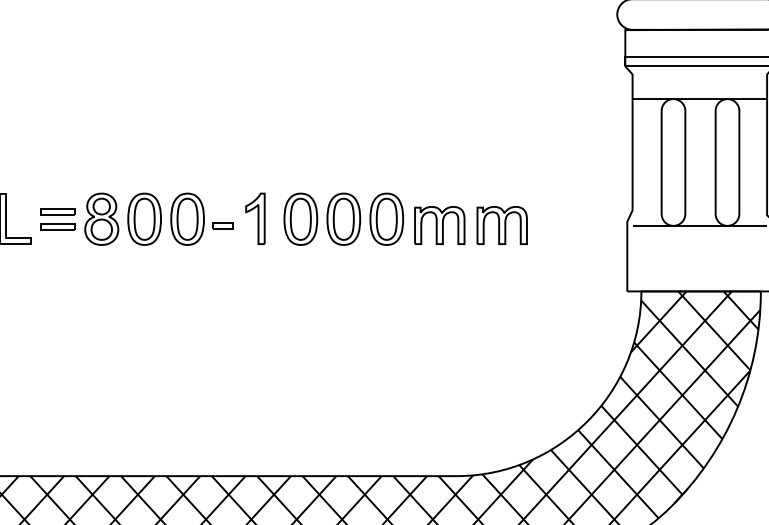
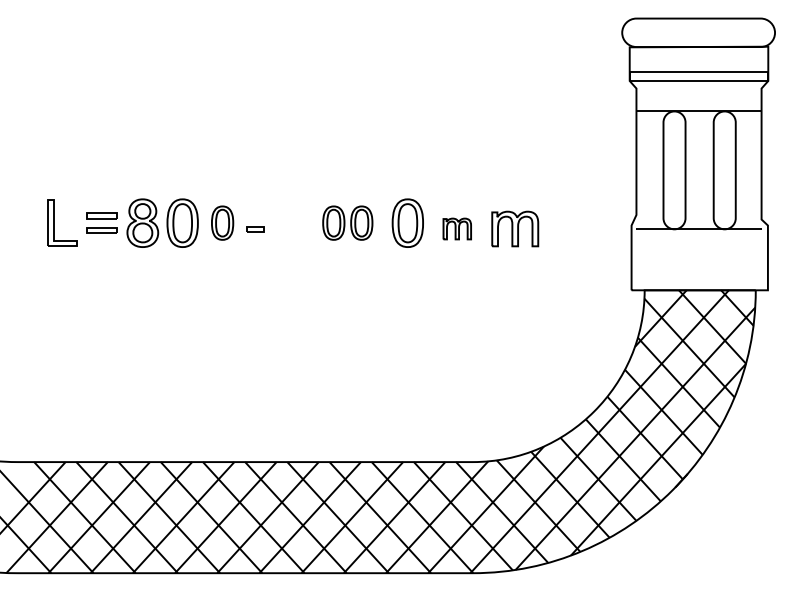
part: (187, 218) -> (222, 222), size x0.7
part: (255, 218) -> (285, 222), removed
part: (321, 218) -> (347, 222), size x0.7
part: (440, 224) -> (457, 228), size x0.6

